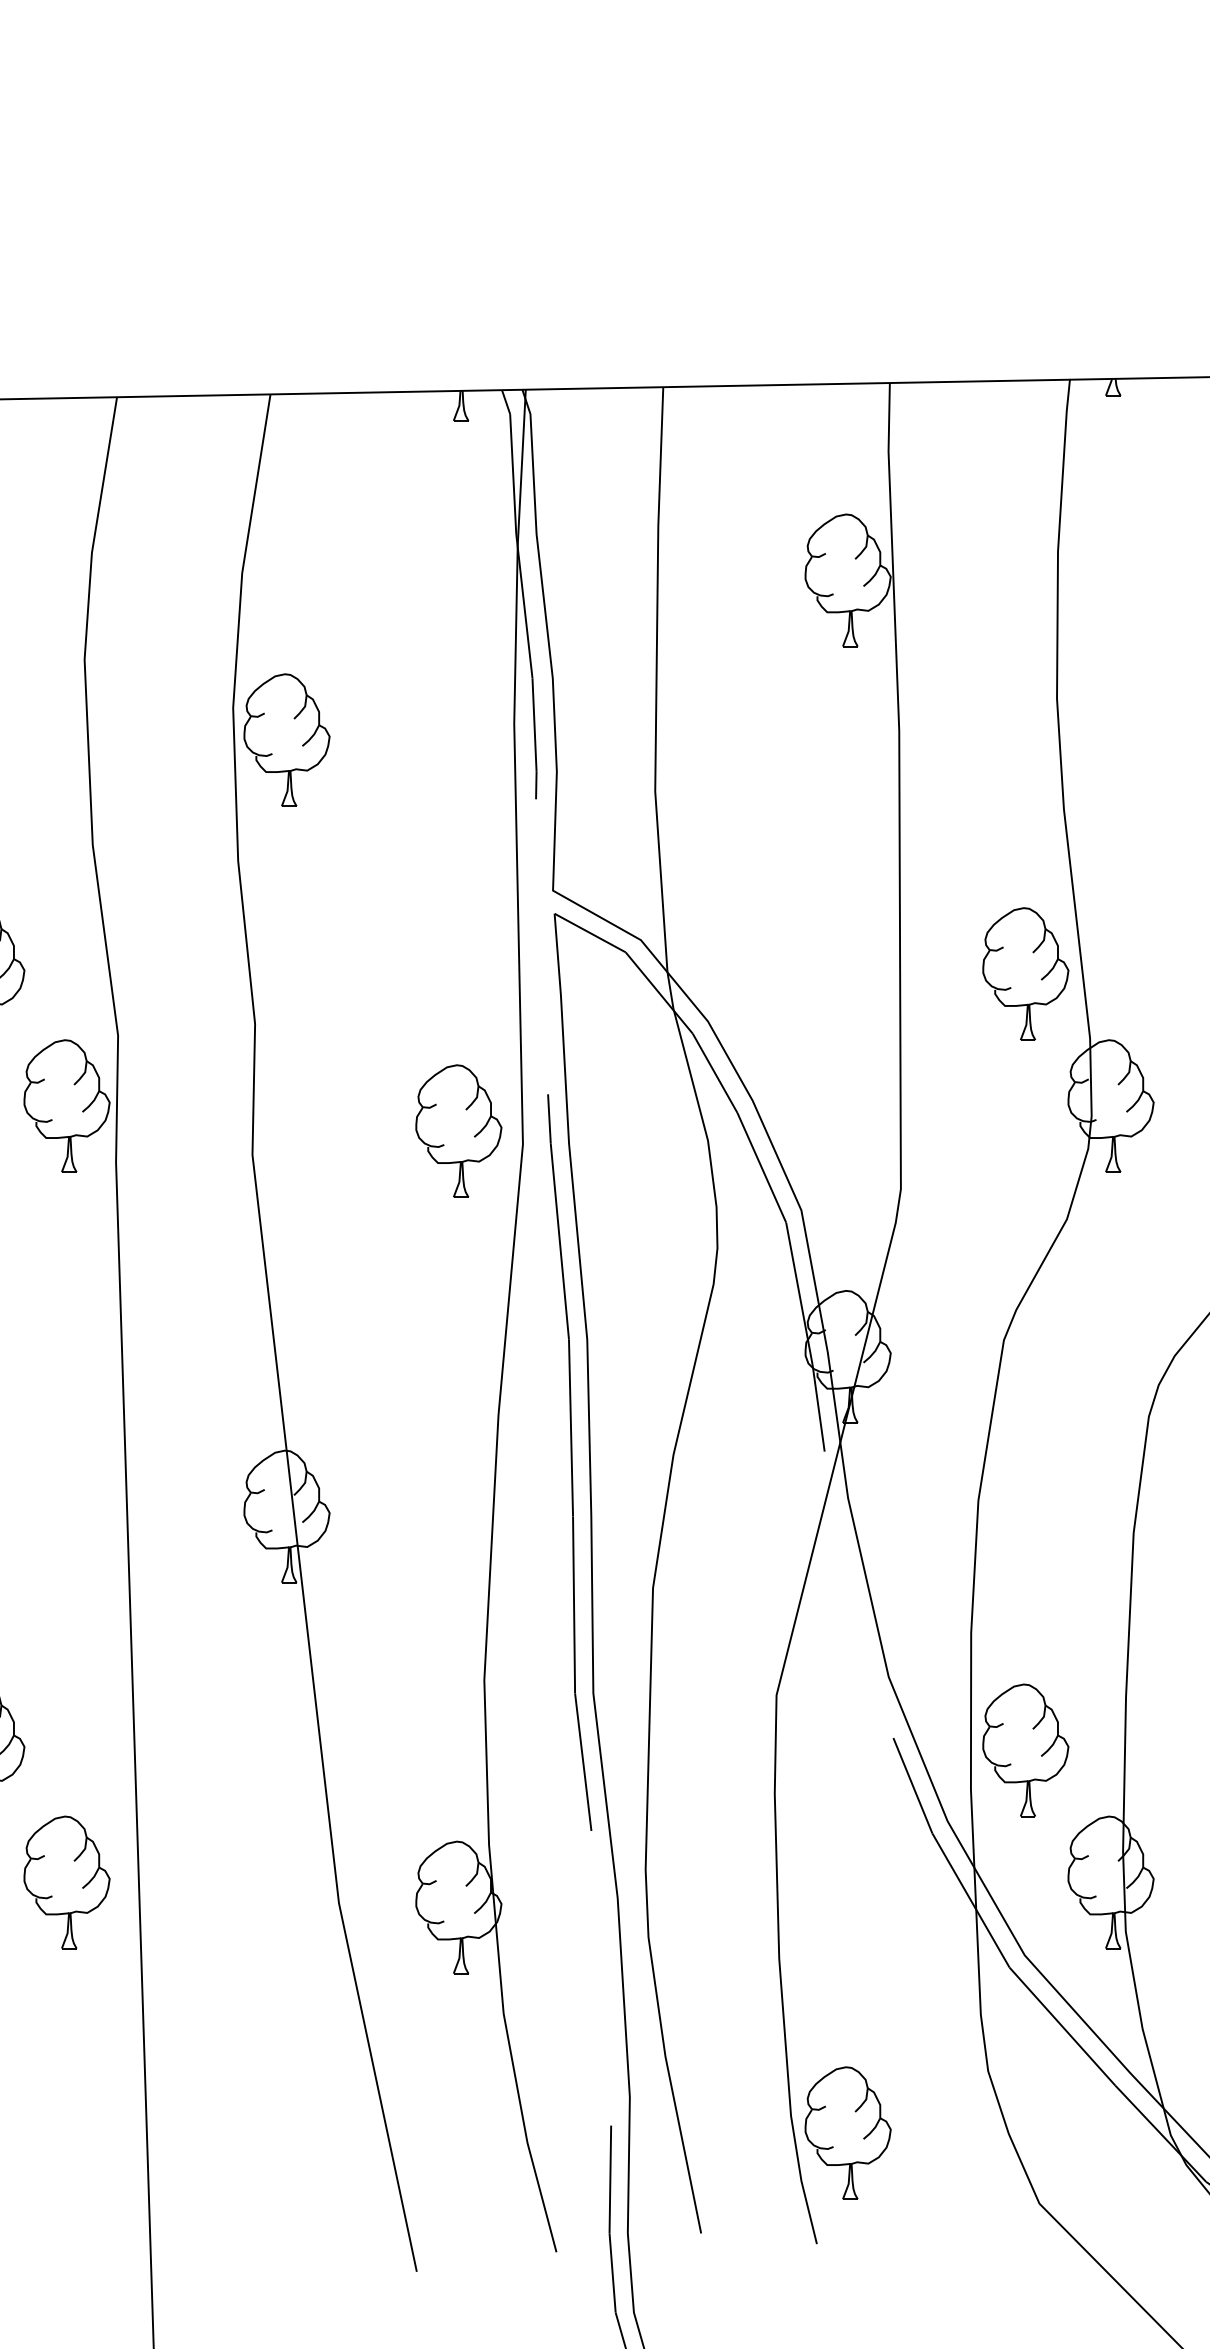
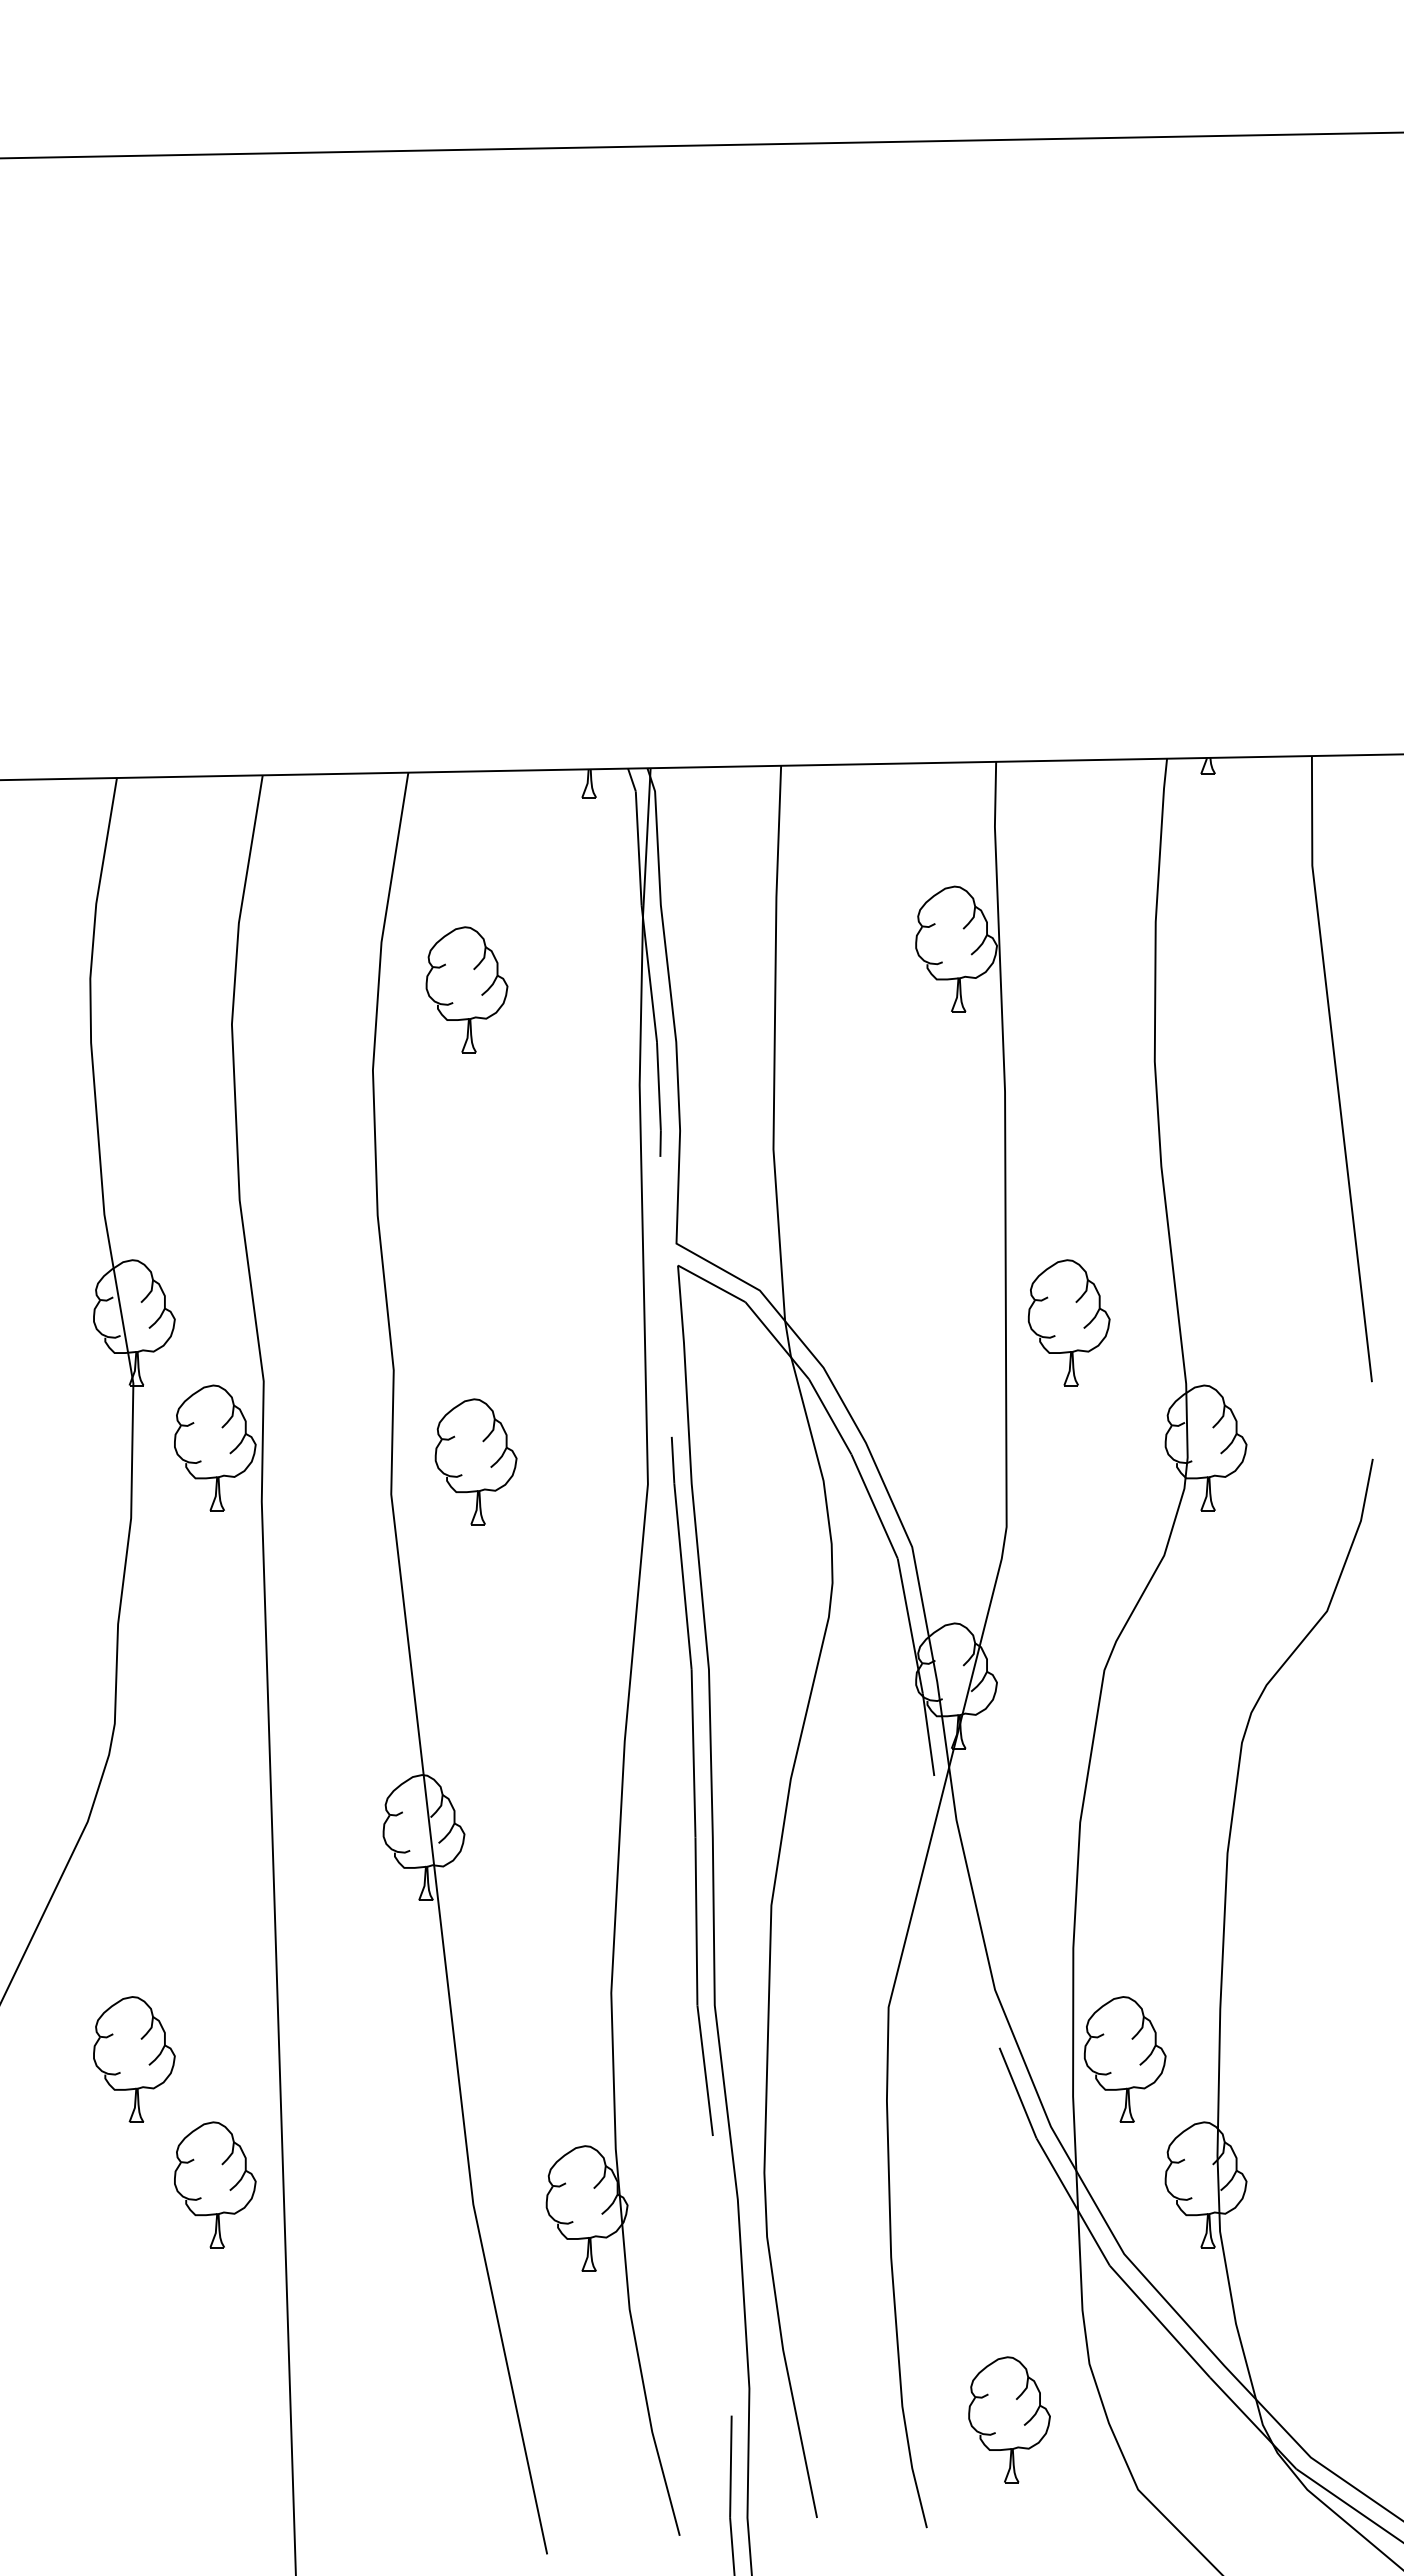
part: (286, 739) -> (466, 989), moved
part: (1025, 973) -> (1068, 1322), moved
part: (458, 1130) -> (475, 1461), moved
part: (848, 2132) -> (1009, 2419), moved

